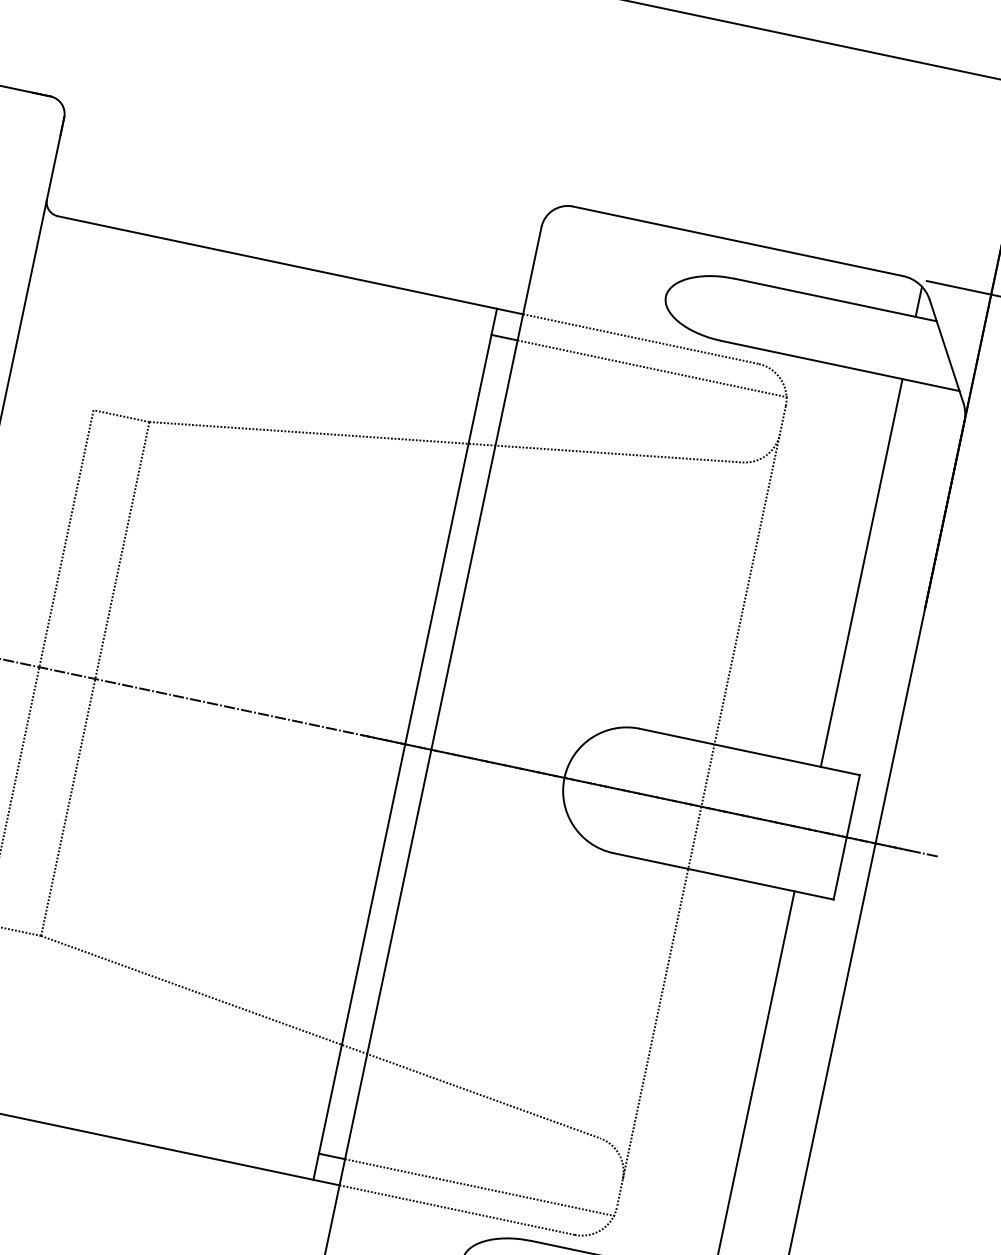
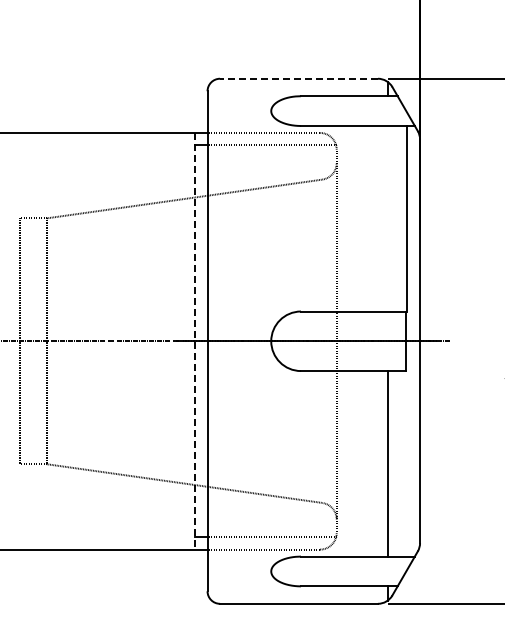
line: (739, 241) -> (299, 78), solid -> dashed
line: (861, 572) -> (406, 218), moved
line: (406, 744) -> (195, 341), solid -> dashed

